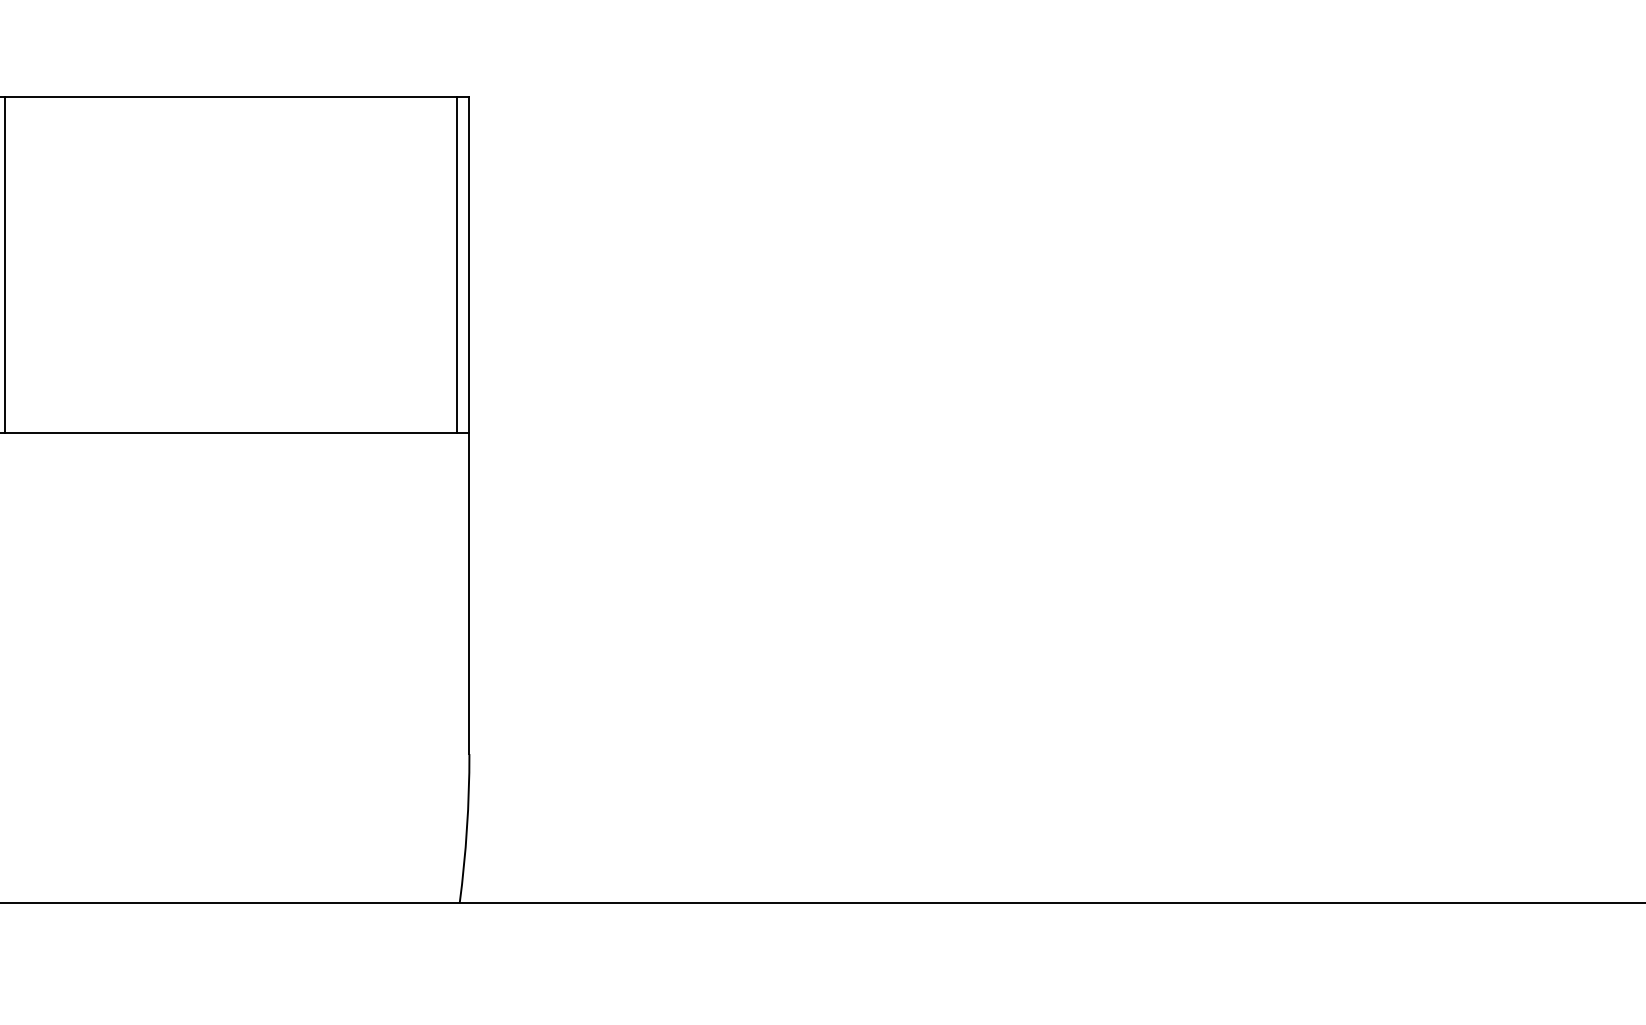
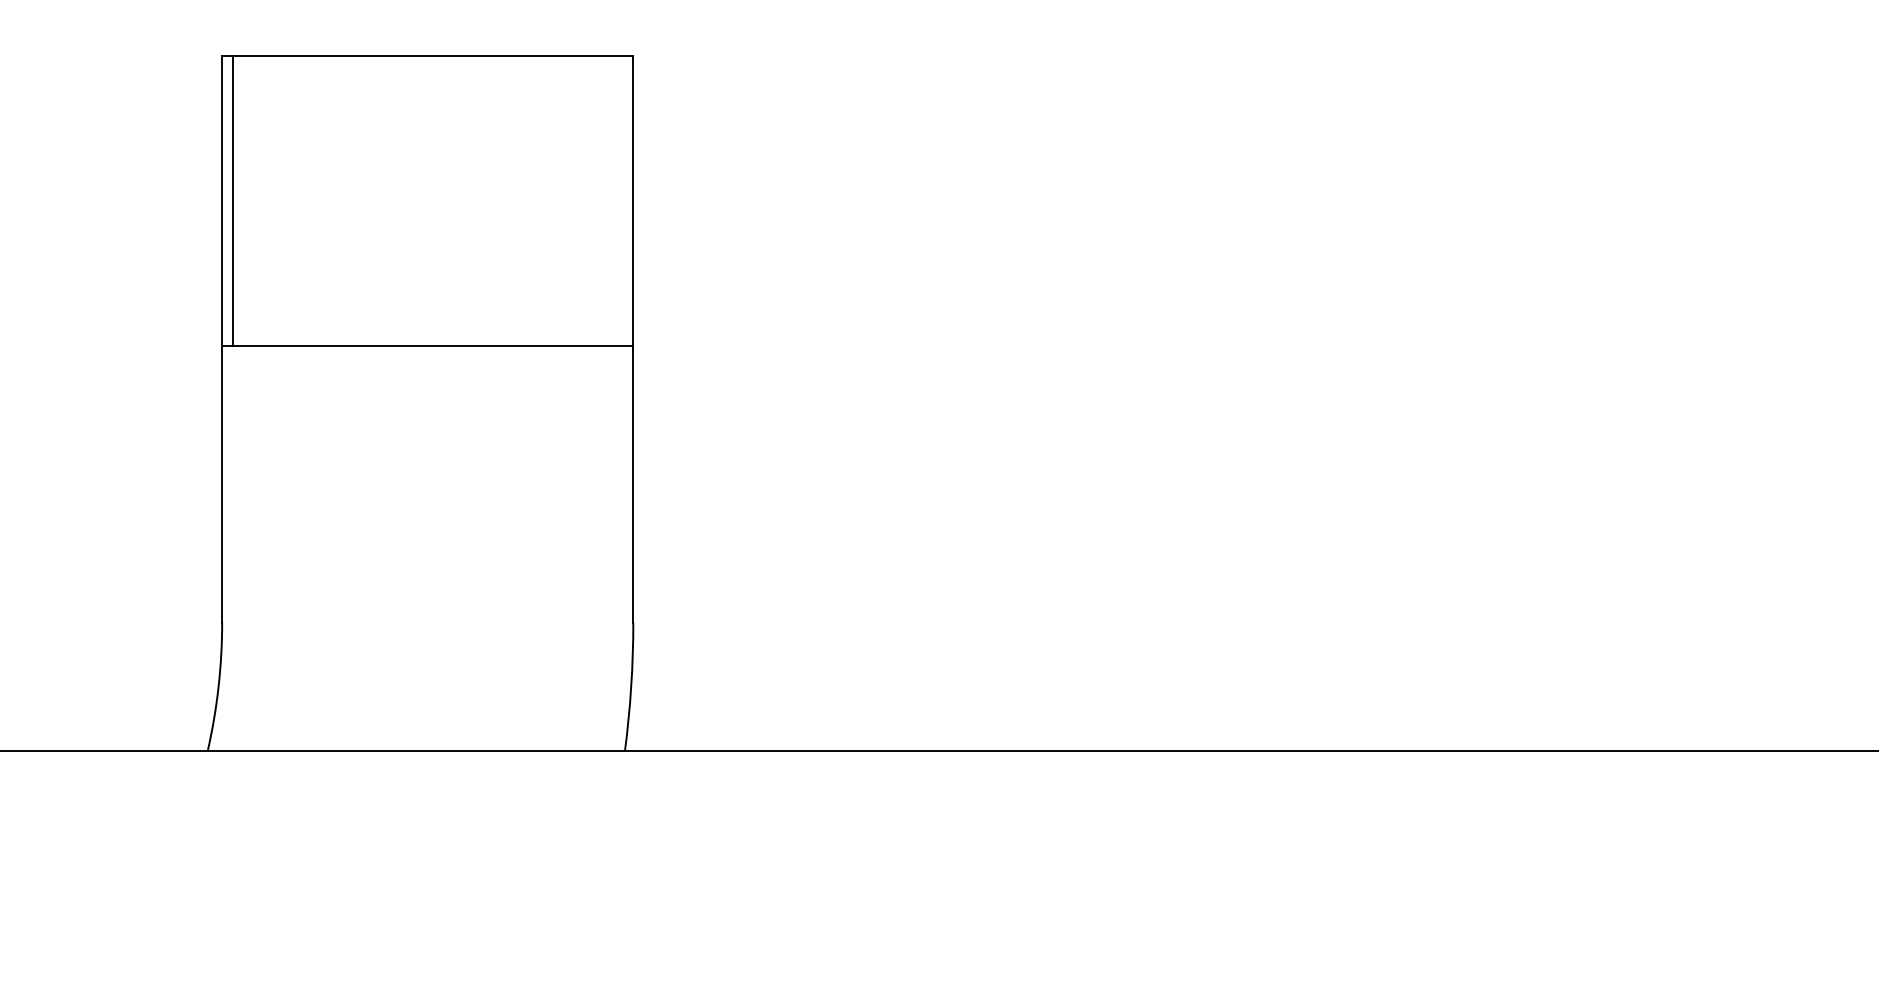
line: (456, 264) -> (622, 200), removed

